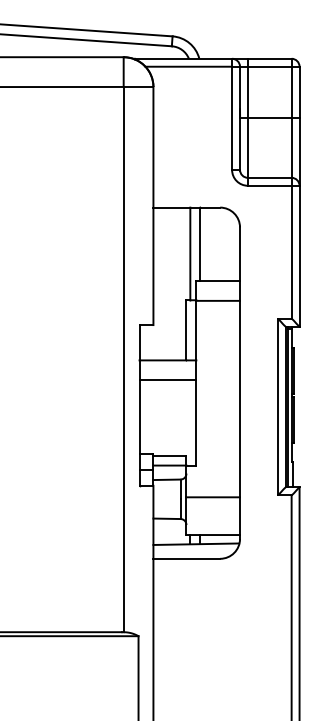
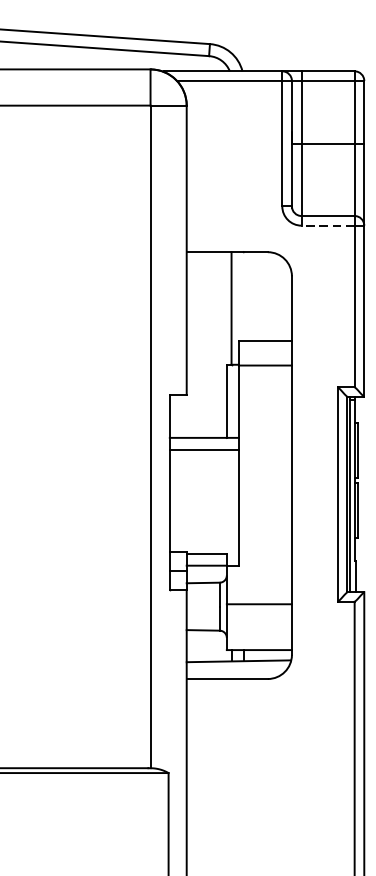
line: (269, 185) -> (327, 225), solid -> dashed
line: (200, 244) -> (243, 297), removed
line: (167, 380) -> (203, 450), moved

